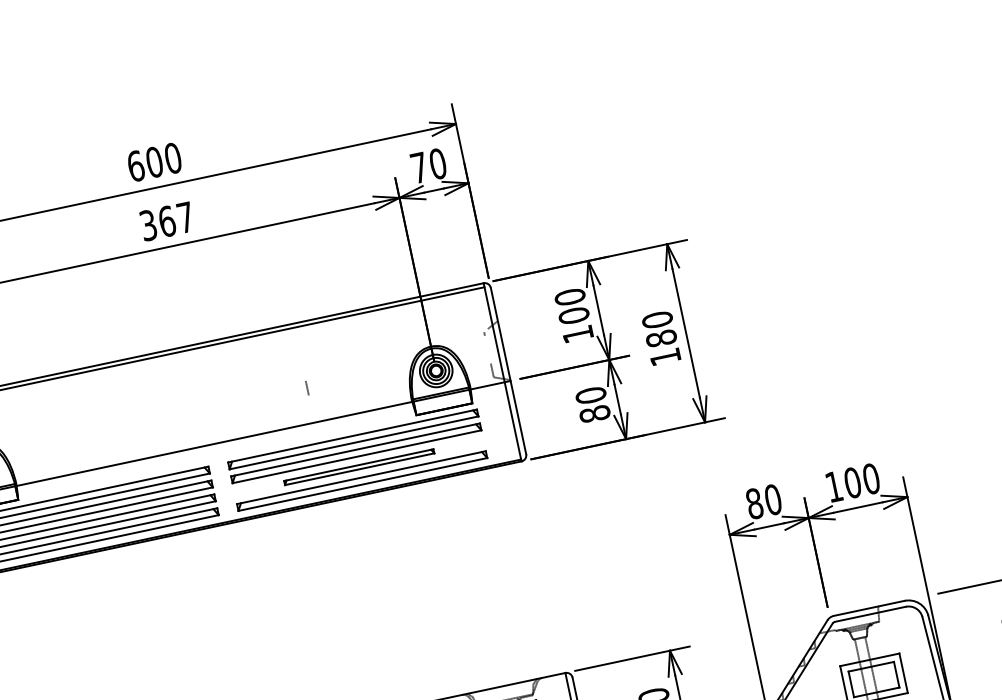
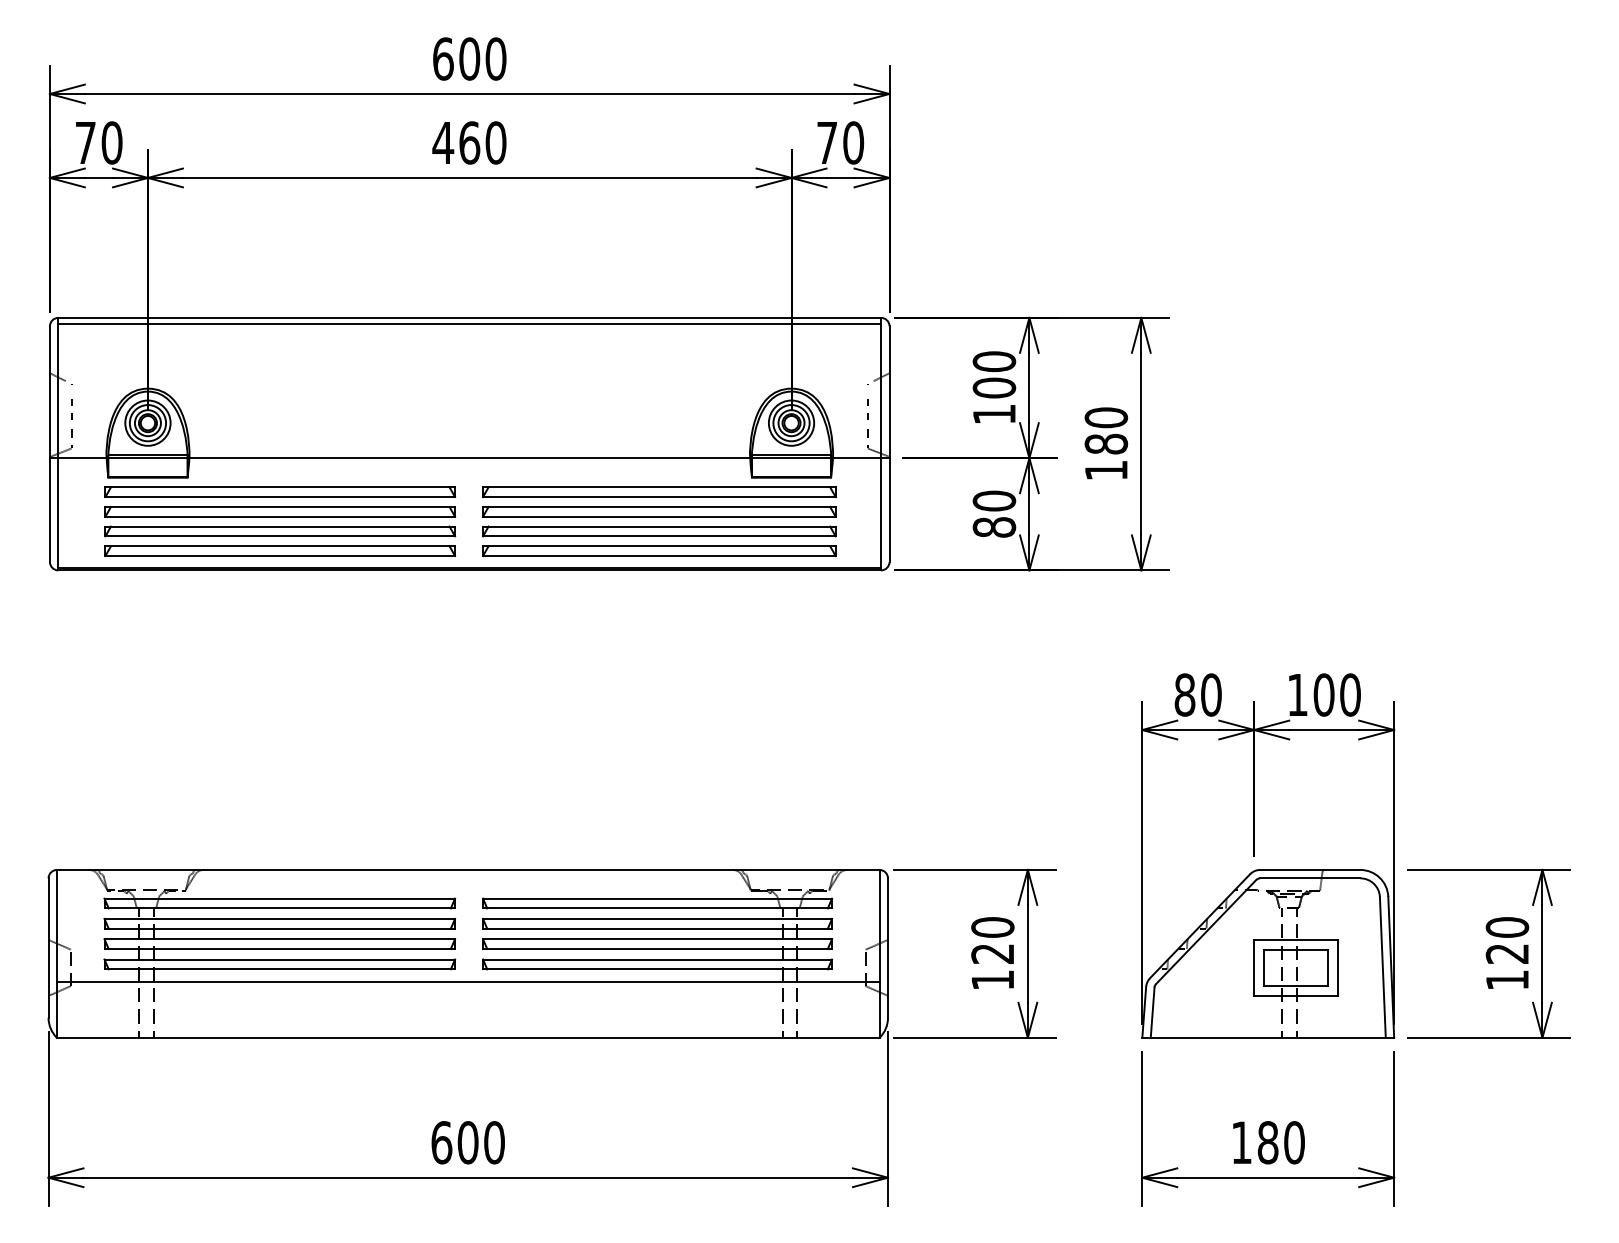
text: (166, 221) -> (469, 142), 367 -> 460
line: (306, 385) -> (867, 405), moved
part: (359, 467) -> (659, 531), size x1.67

